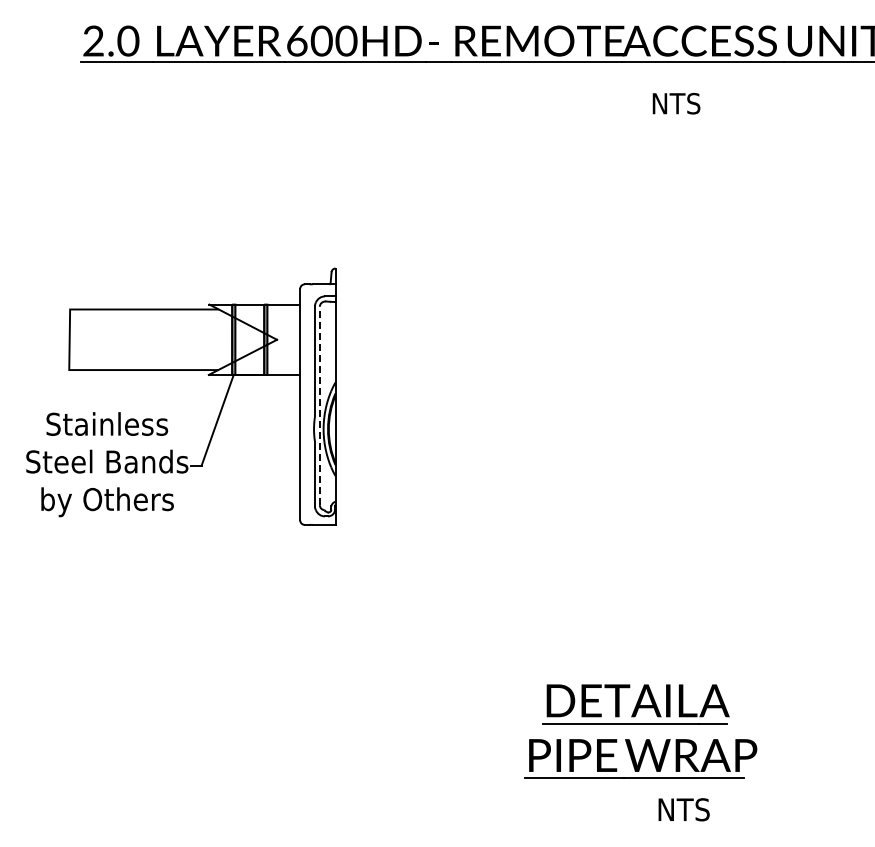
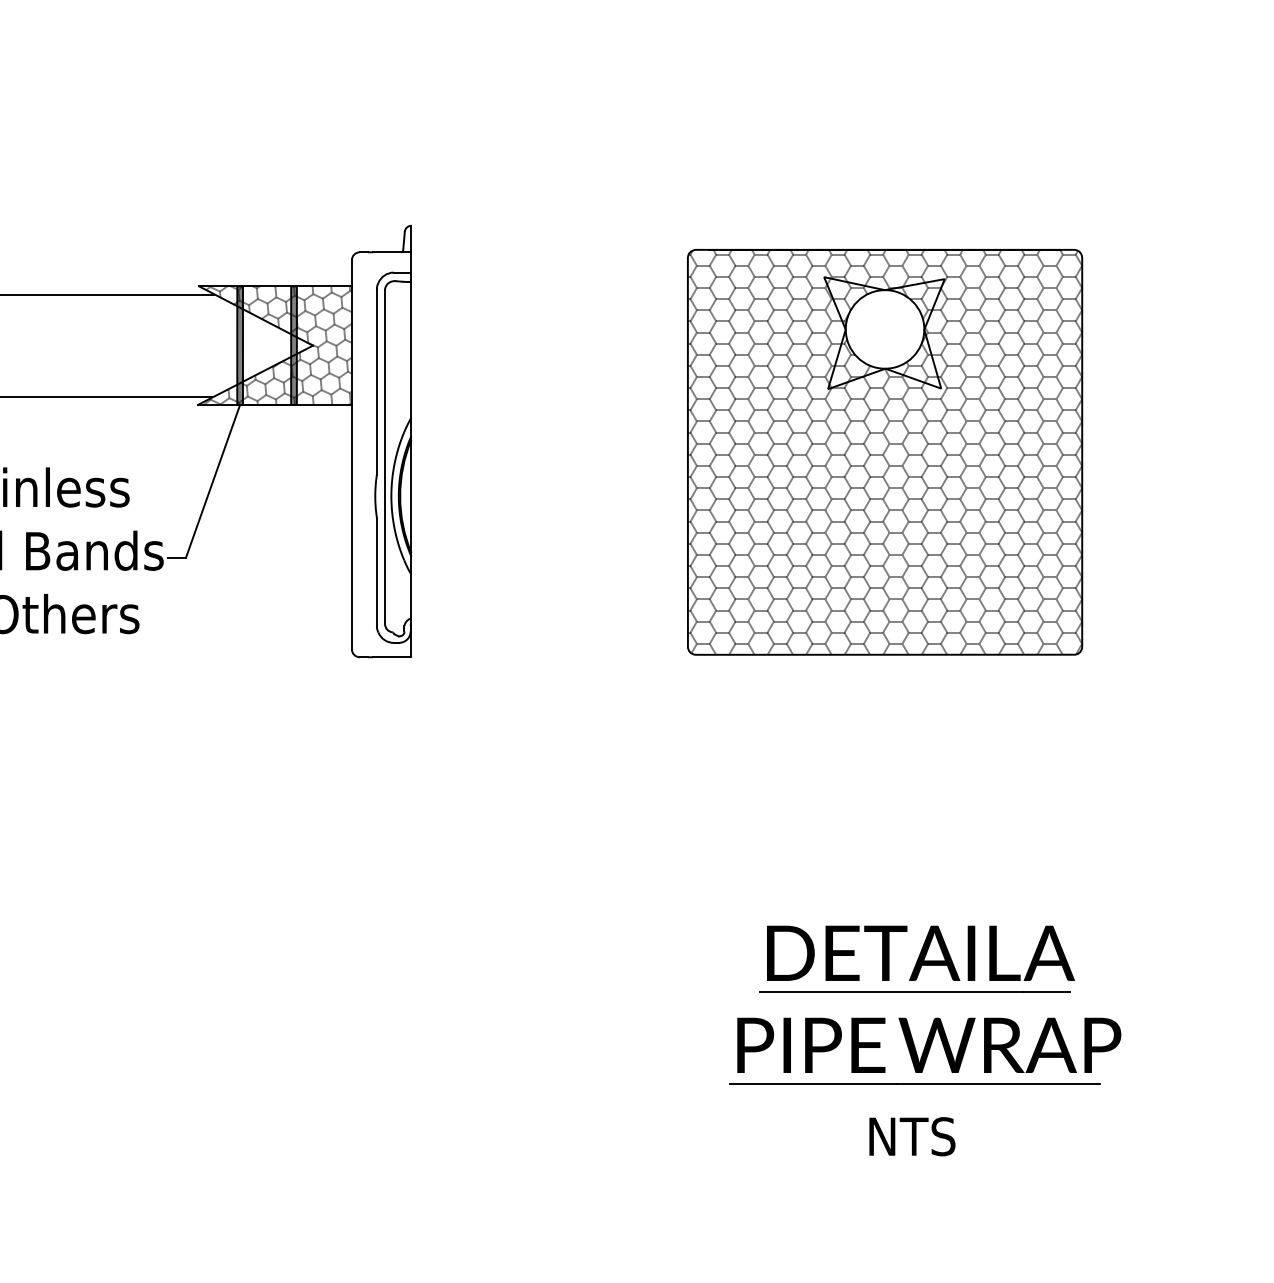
hatch: (254, 339) -> (275, 345), added
part: (616, 403) -> (884, 452), added
line: (319, 405) -> (384, 456), dashed -> solid
text: (683, 809) -> (911, 1136), moved

